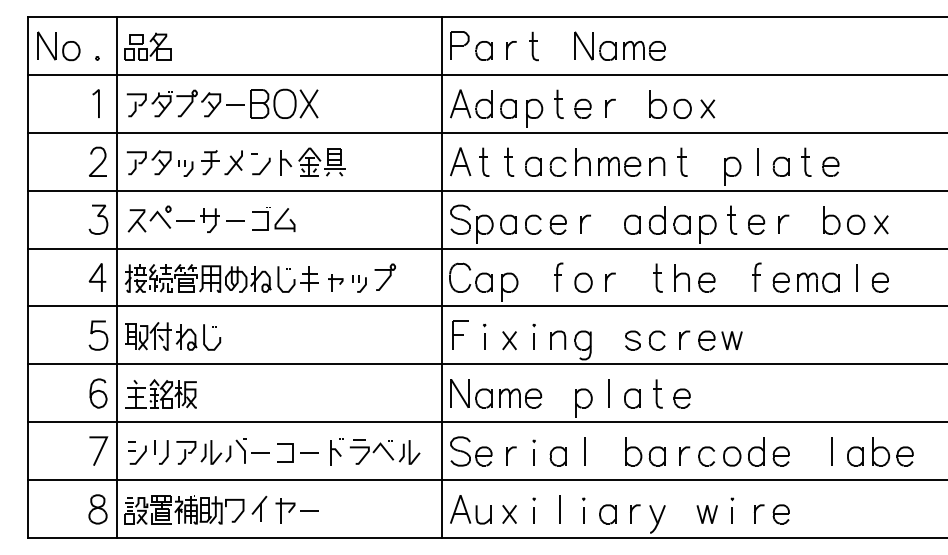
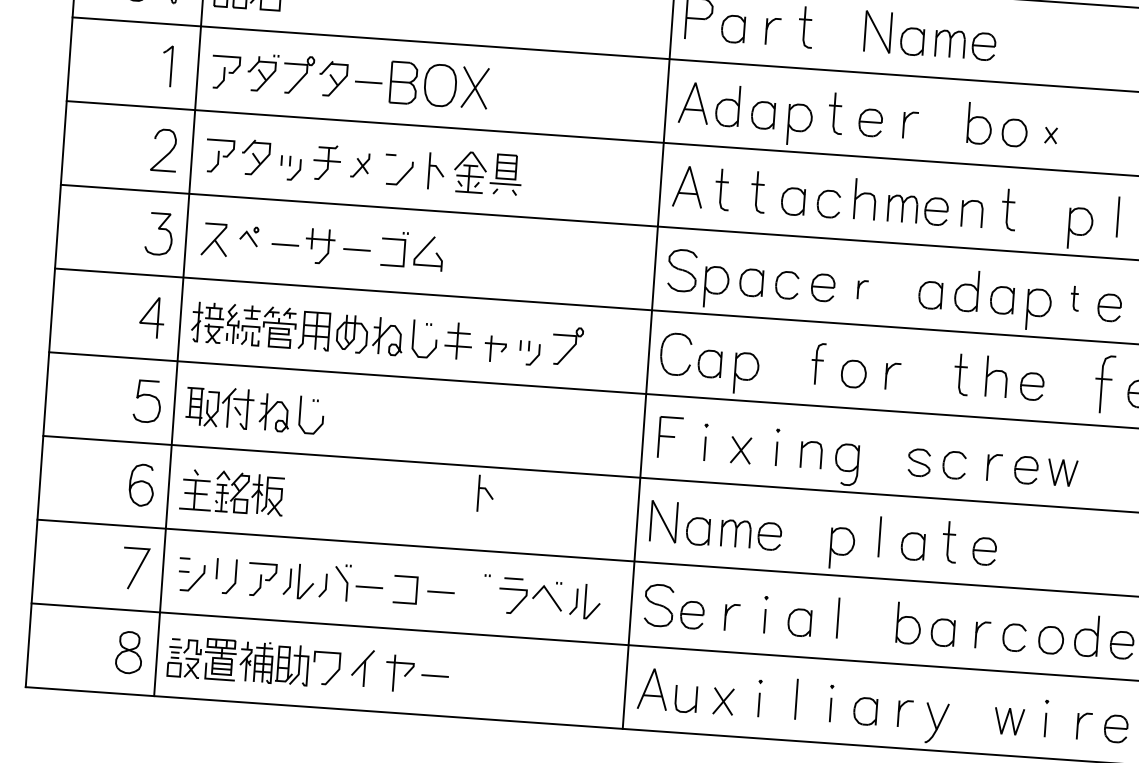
part: (707, 108) -> (1050, 134), size x0.6
part: (233, 162) -> (360, 164), size x0.7
part: (160, 216) -> (249, 235), size x0.6
part: (732, 219) -> (1075, 297), size x0.6
part: (585, 223) -> (862, 288), size x0.7
part: (756, 276) -> (1104, 382), size x1.4
part: (335, 452) -> (485, 493), moved

